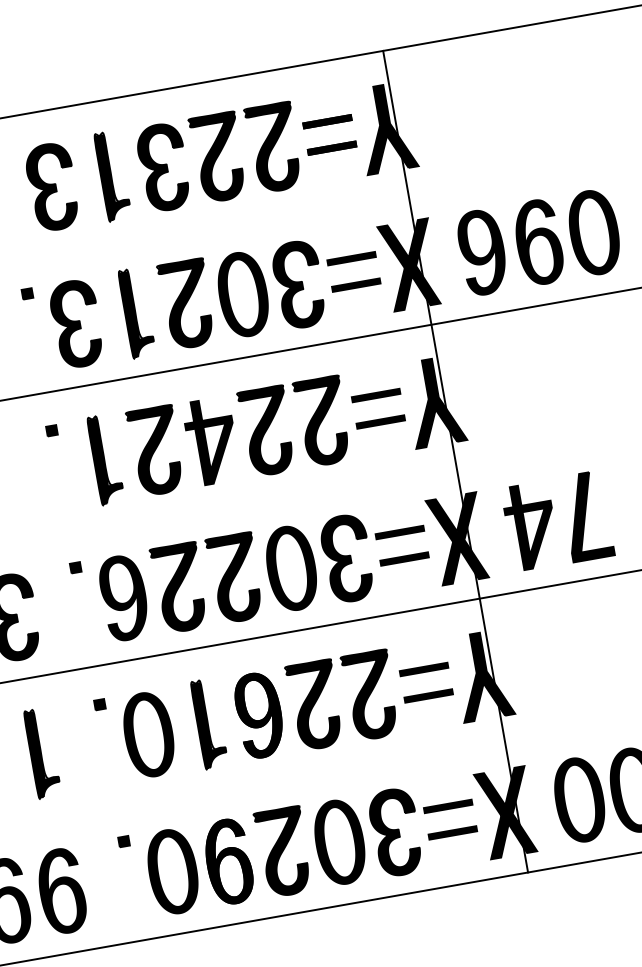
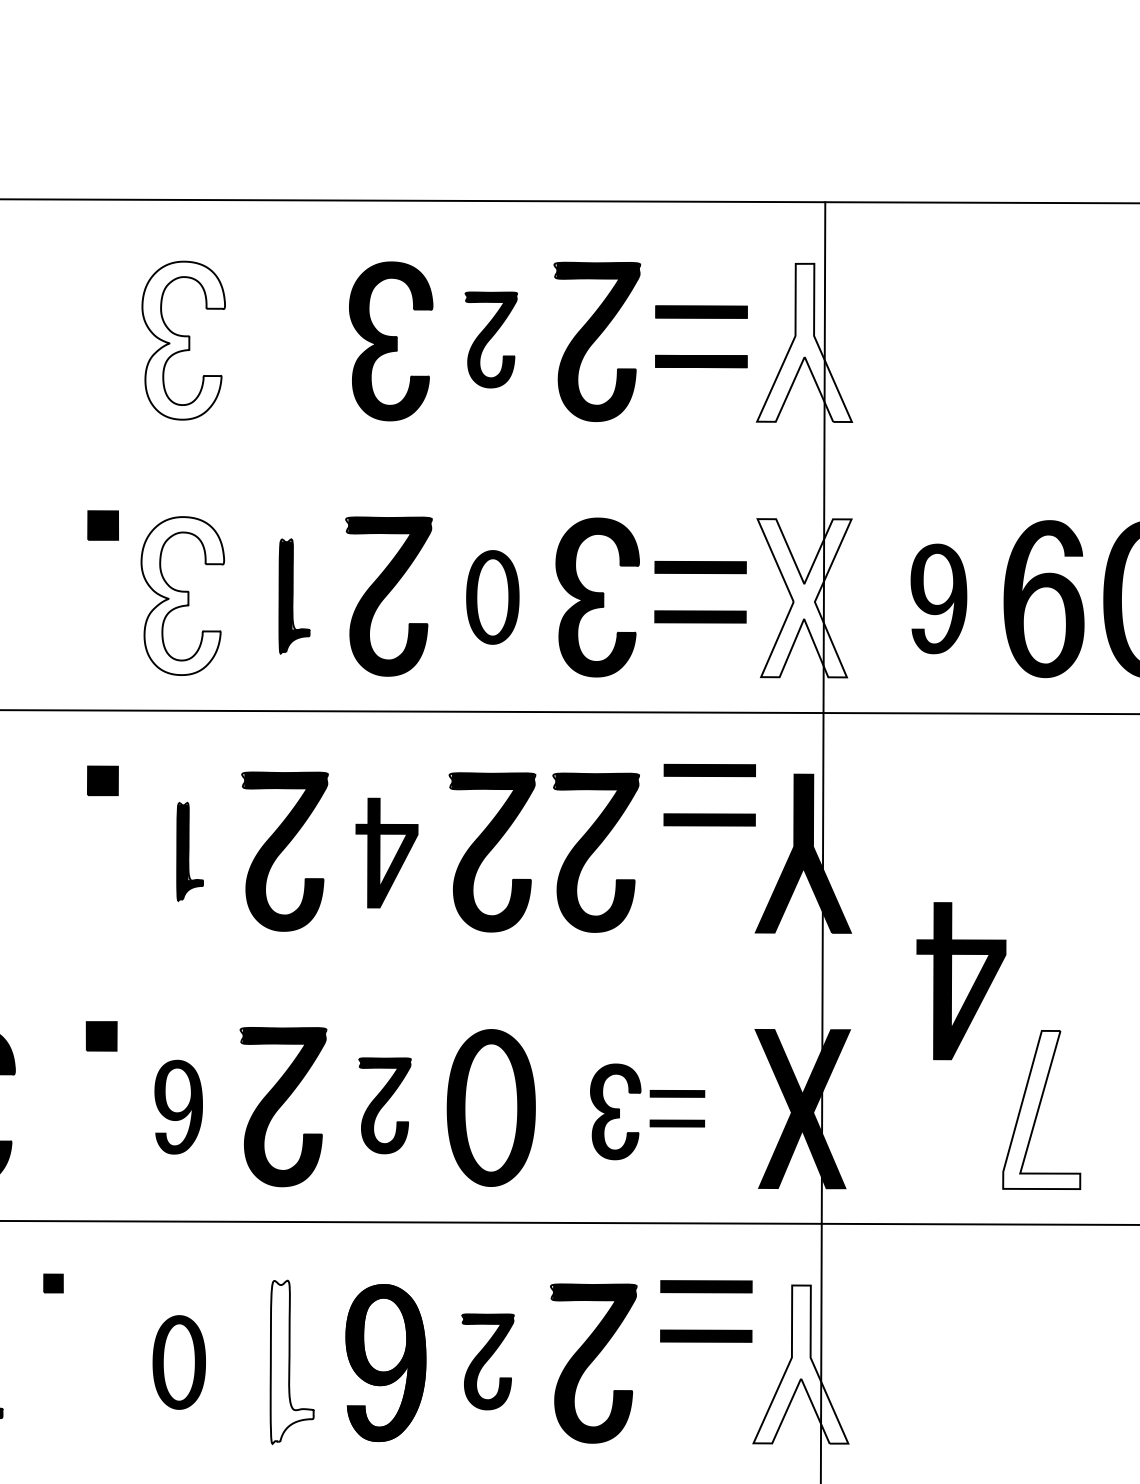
fill: (392, 130) -> (816, 349), removed
part: (215, 155) -> (488, 336), size x0.6
part: (111, 176) -> (293, 340), removed
fill: (51, 186) -> (181, 339), removed
part: (481, 252) -> (937, 598), size x0.7
fill: (408, 264) -> (801, 596), removed
part: (27, 293) -> (103, 525), size x1.6
part: (242, 294) -> (491, 596), size x0.6
part: (136, 313) -> (293, 596), size x0.7
fill: (75, 323) -> (180, 594), removed
part: (375, 399) -> (707, 777), moved
part: (51, 430) -> (102, 780), size x1.6
part: (208, 443) -> (381, 855), size x0.7
part: (104, 460) -> (188, 852), size x0.6
fill: (593, 517) -> (1053, 1114), removed
part: (527, 527) -> (954, 982), moved
part: (374, 558) -> (644, 1117), size x0.6
part: (75, 567) -> (101, 1036), size x1.6
part: (232, 576) -> (381, 1103), size x0.6
part: (123, 598) -> (177, 1107), size x0.6
part: (423, 673) -> (704, 1293), moved
fill: (489, 677) -> (813, 1369), removed
part: (312, 703) -> (485, 1358), size x0.6
part: (99, 704) -> (52, 1283), moved
fill: (208, 725) -> (290, 1364), removed
part: (148, 734) -> (178, 1361), size x0.6

